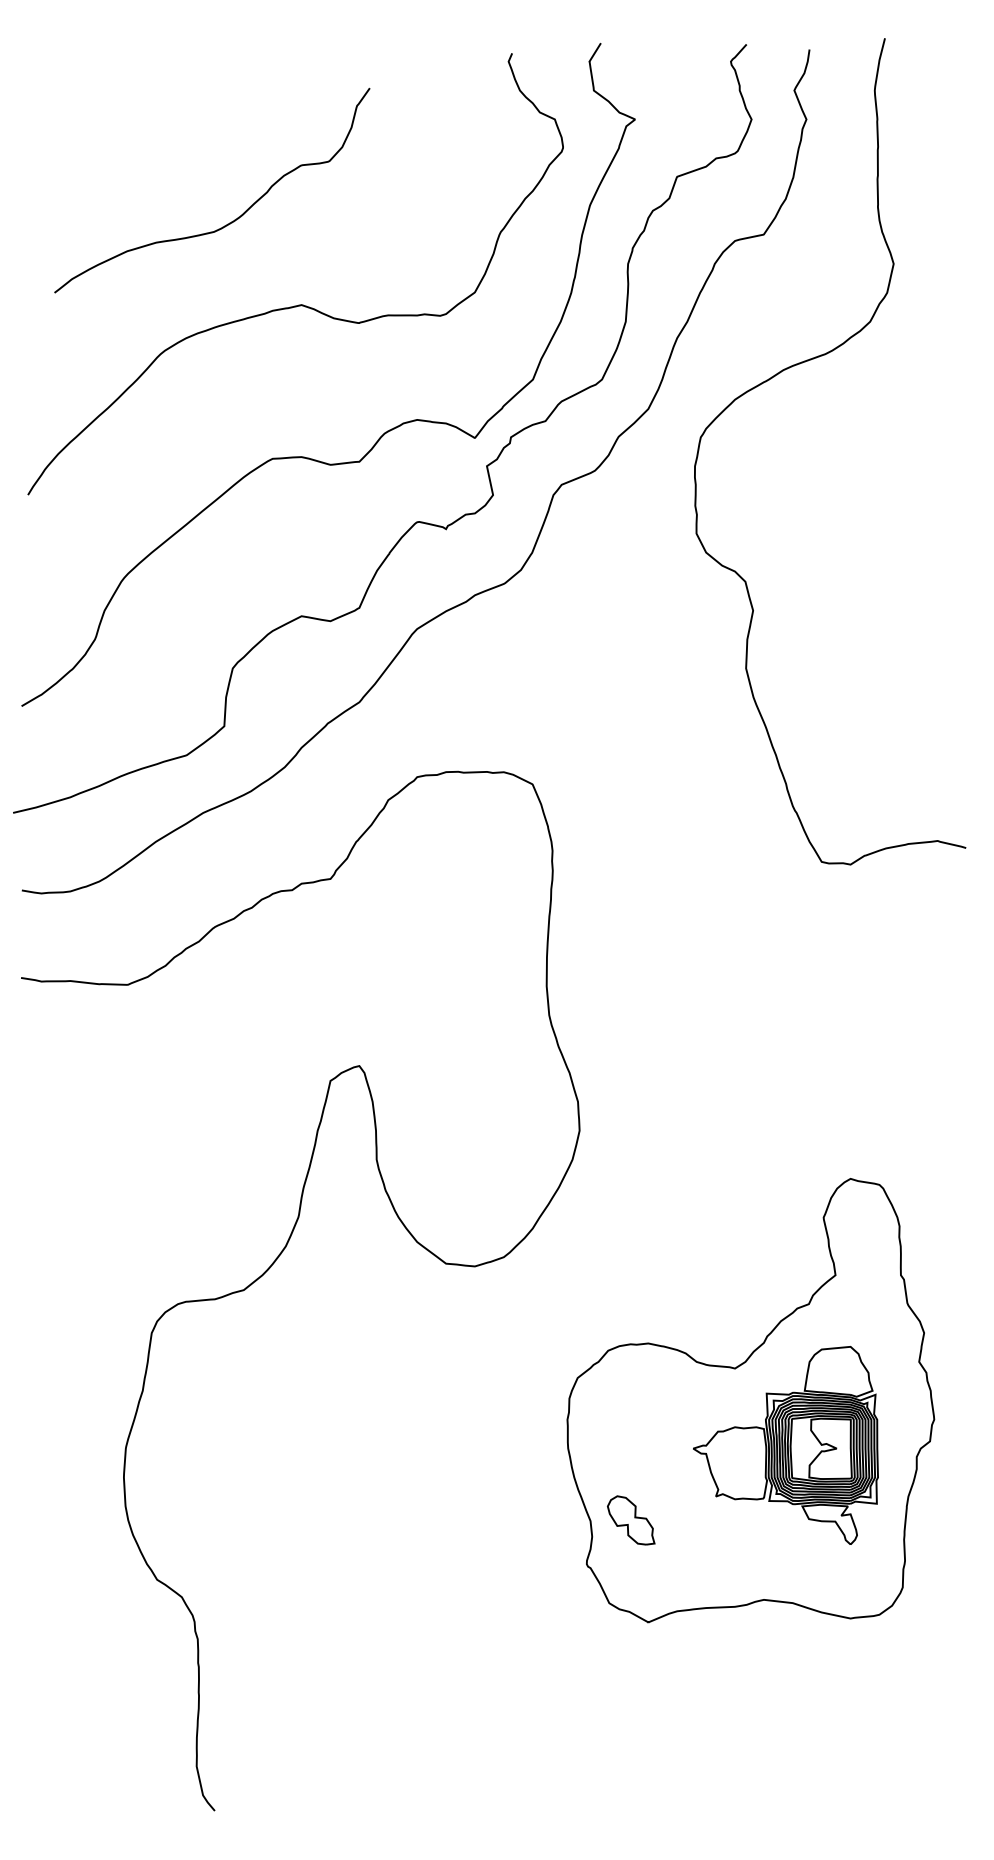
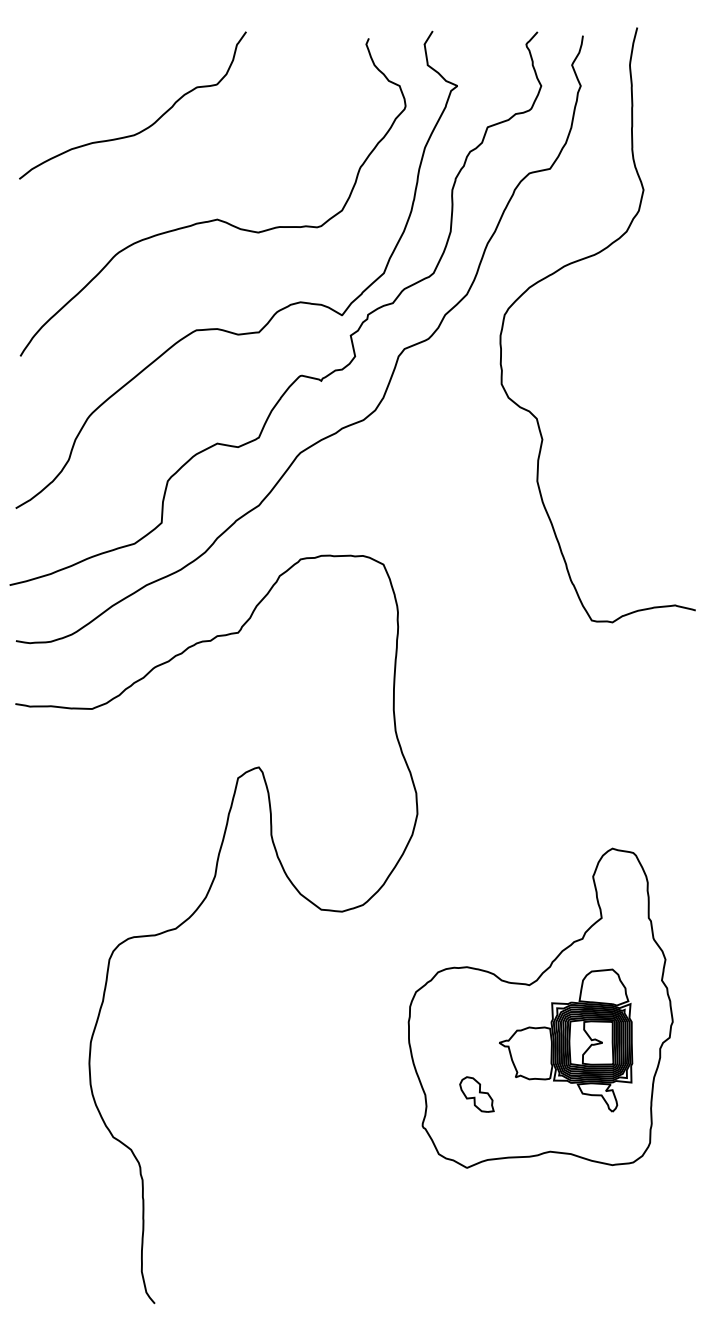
curve: (229, 222) -> (145, 128), moved
part: (631, 1520) -> (477, 1094), moved

